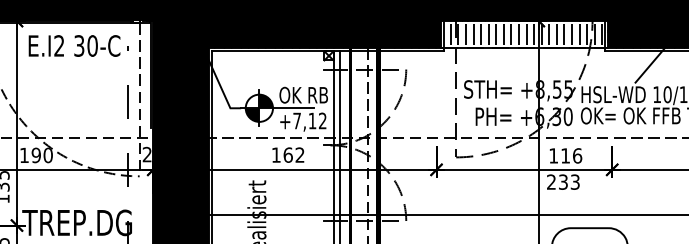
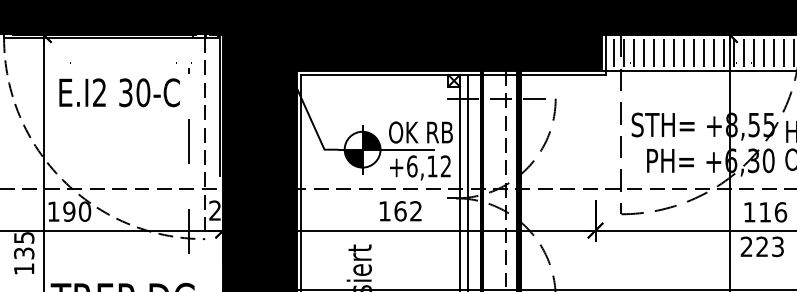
text: (74, 45) -> (119, 92), moved
text: (297, 120) -> (412, 165), +7,12 -> +6,12
text: (563, 182) -> (762, 247), 233 -> 223

